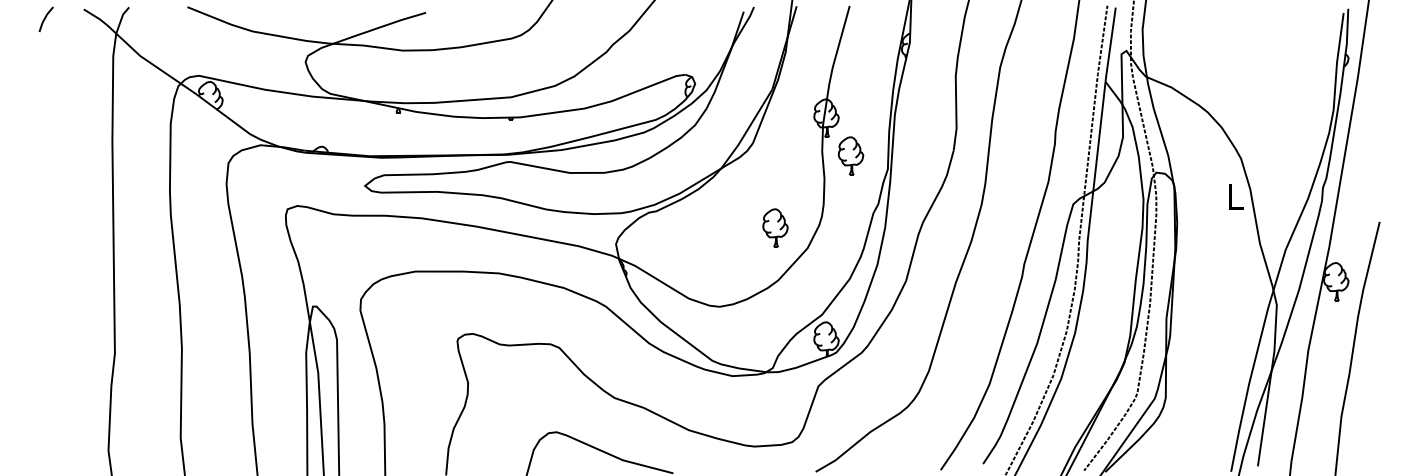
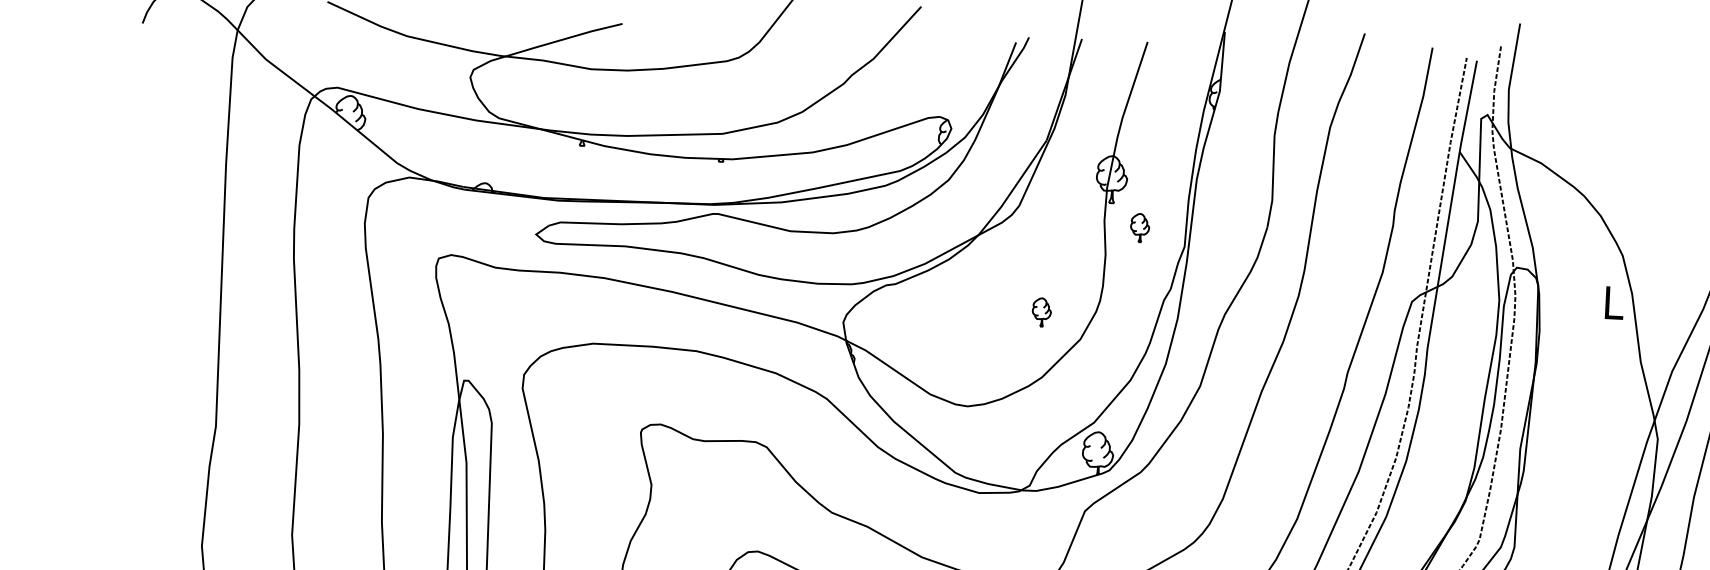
part: (851, 155) -> (1140, 227), size x0.6
part: (775, 227) -> (1041, 311), size x0.6

